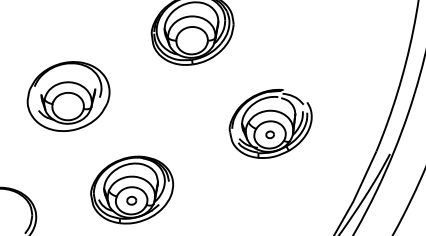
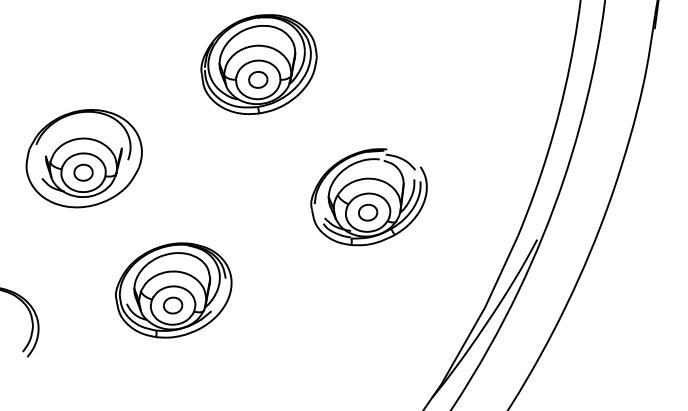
part: (192, 40) -> (258, 79), added
part: (68, 106) -> (83, 172), added
part: (270, 134) -> (368, 212), size x1.67
part: (131, 200) -> (173, 305), size x1.43

